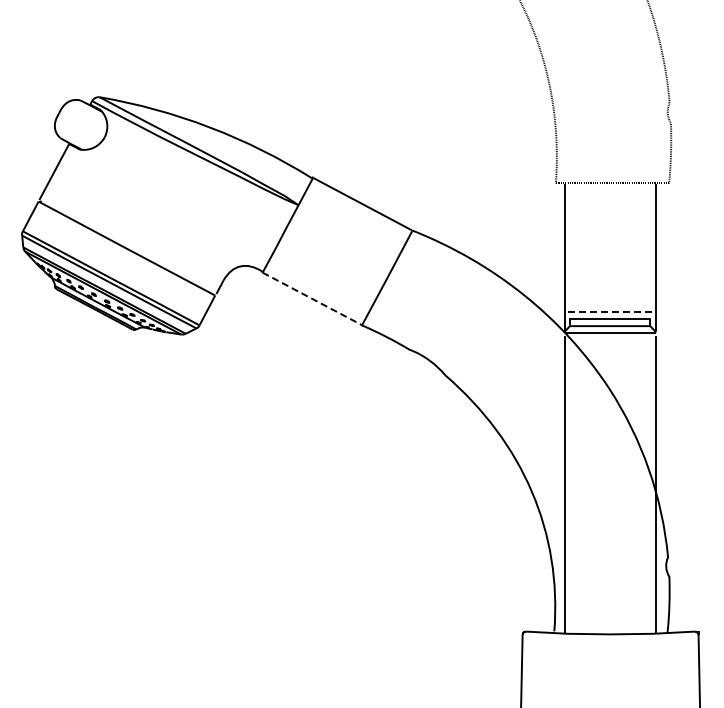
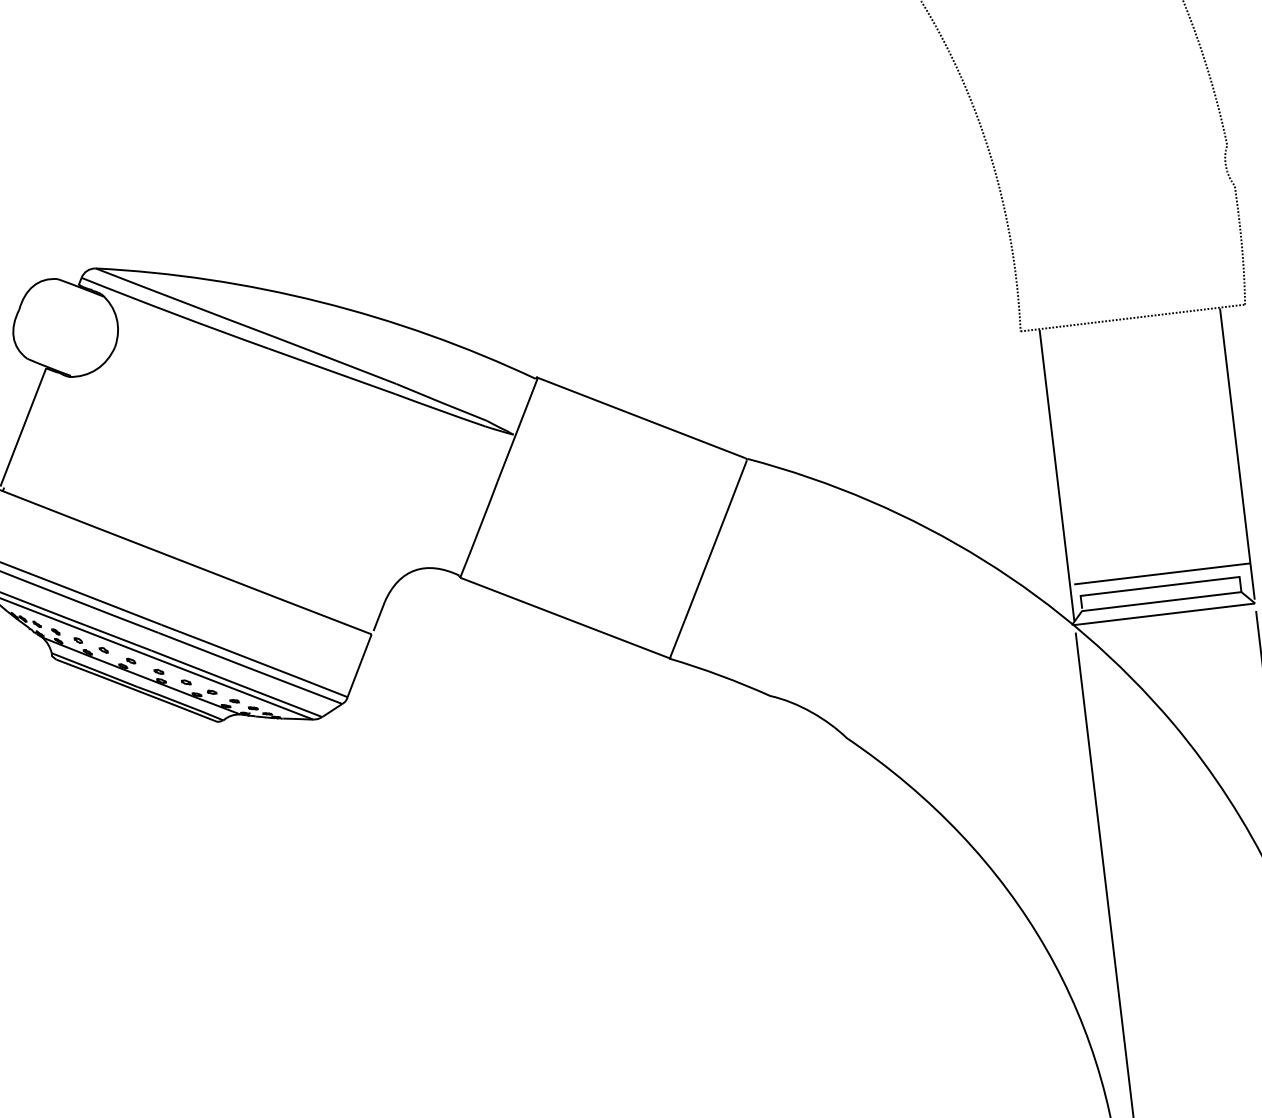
line: (312, 299) -> (565, 619), dashed -> solid
line: (612, 312) -> (1163, 573), dashed -> solid

